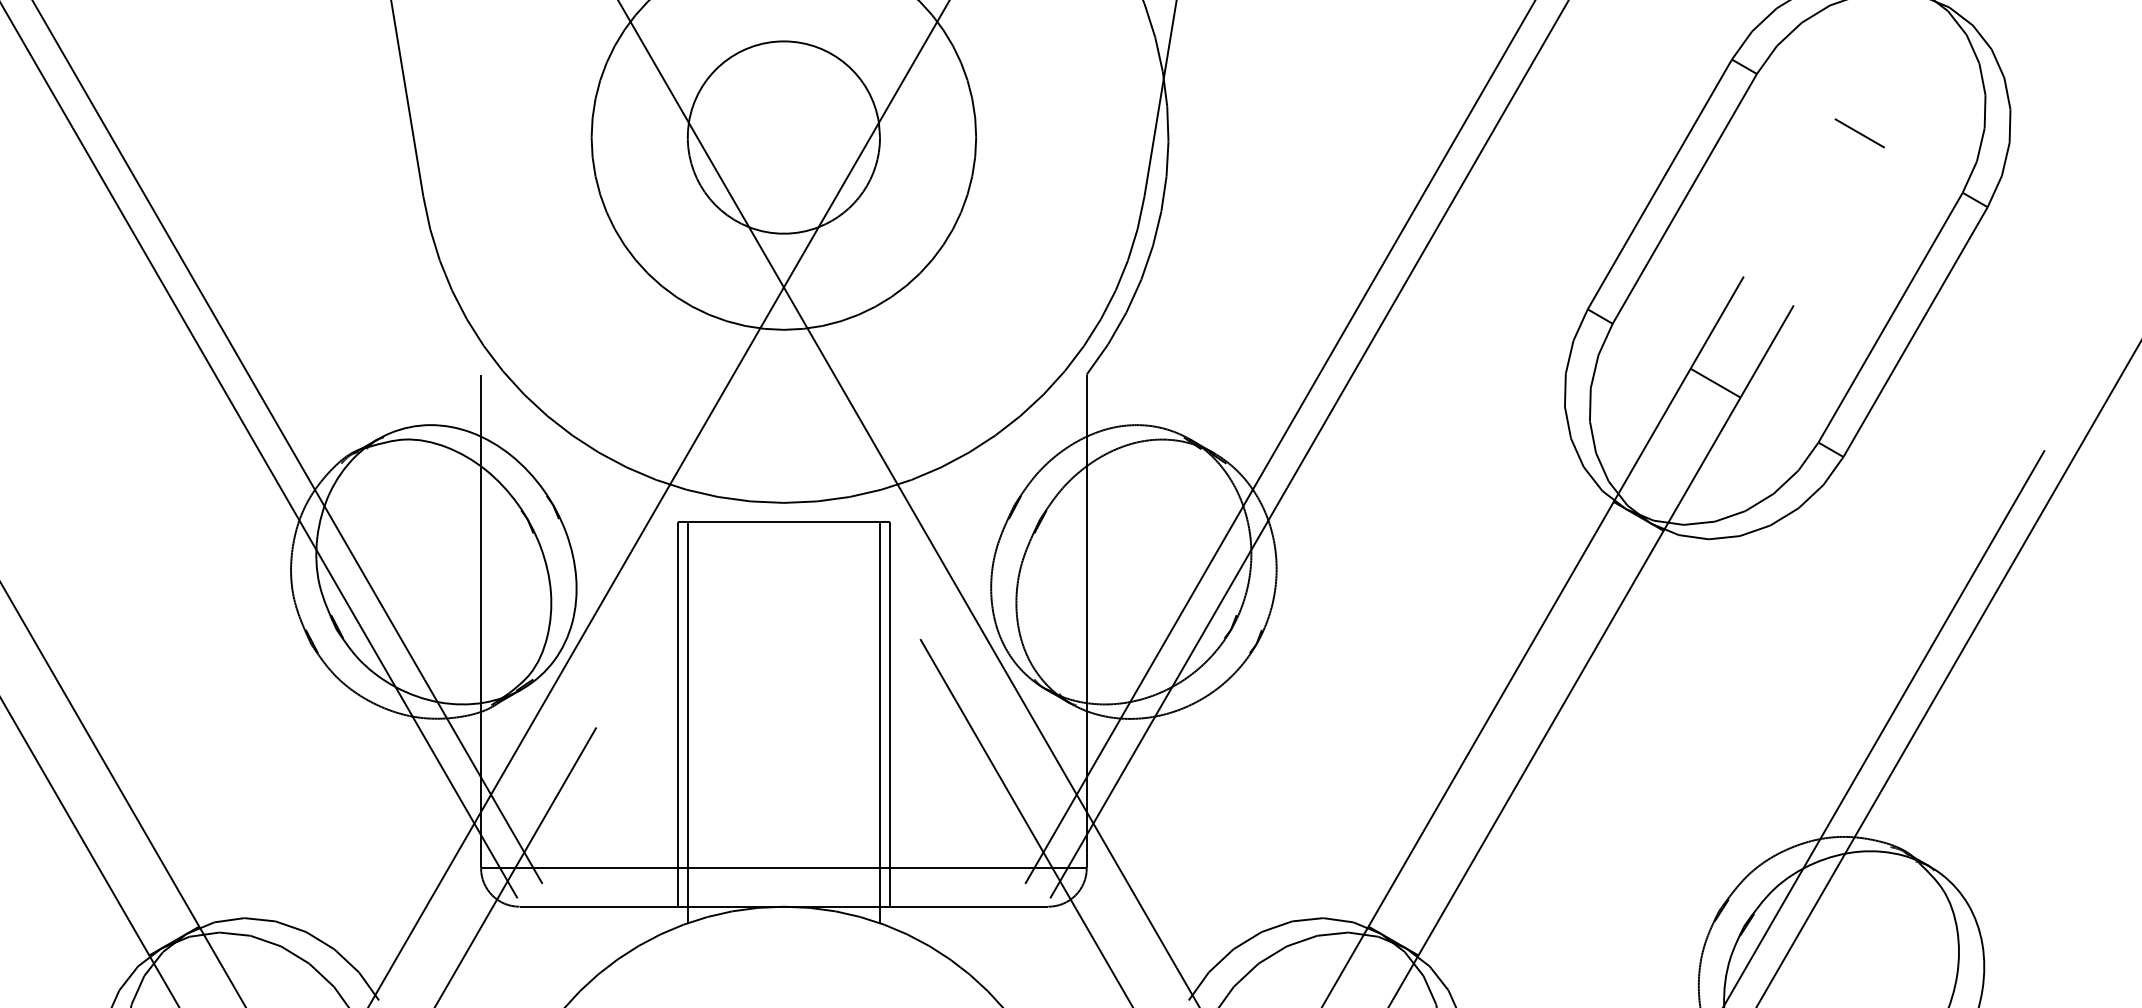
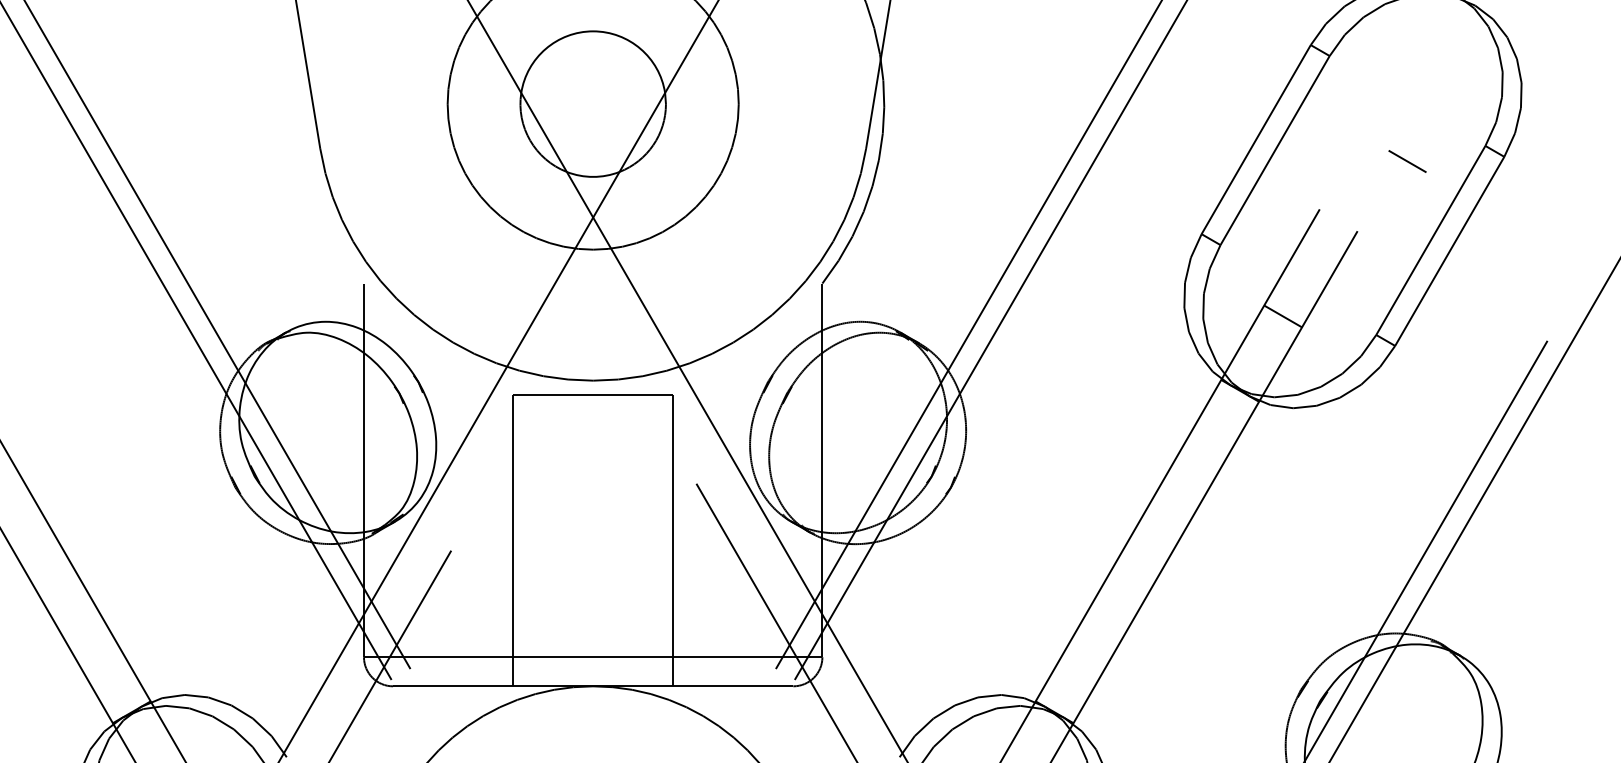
line: (1859, 133) -> (1407, 161), moved
line: (1715, 382) -> (1283, 316), moved
line: (687, 722) -> (520, 546), removed
line: (880, 722) -> (666, 546), removed

